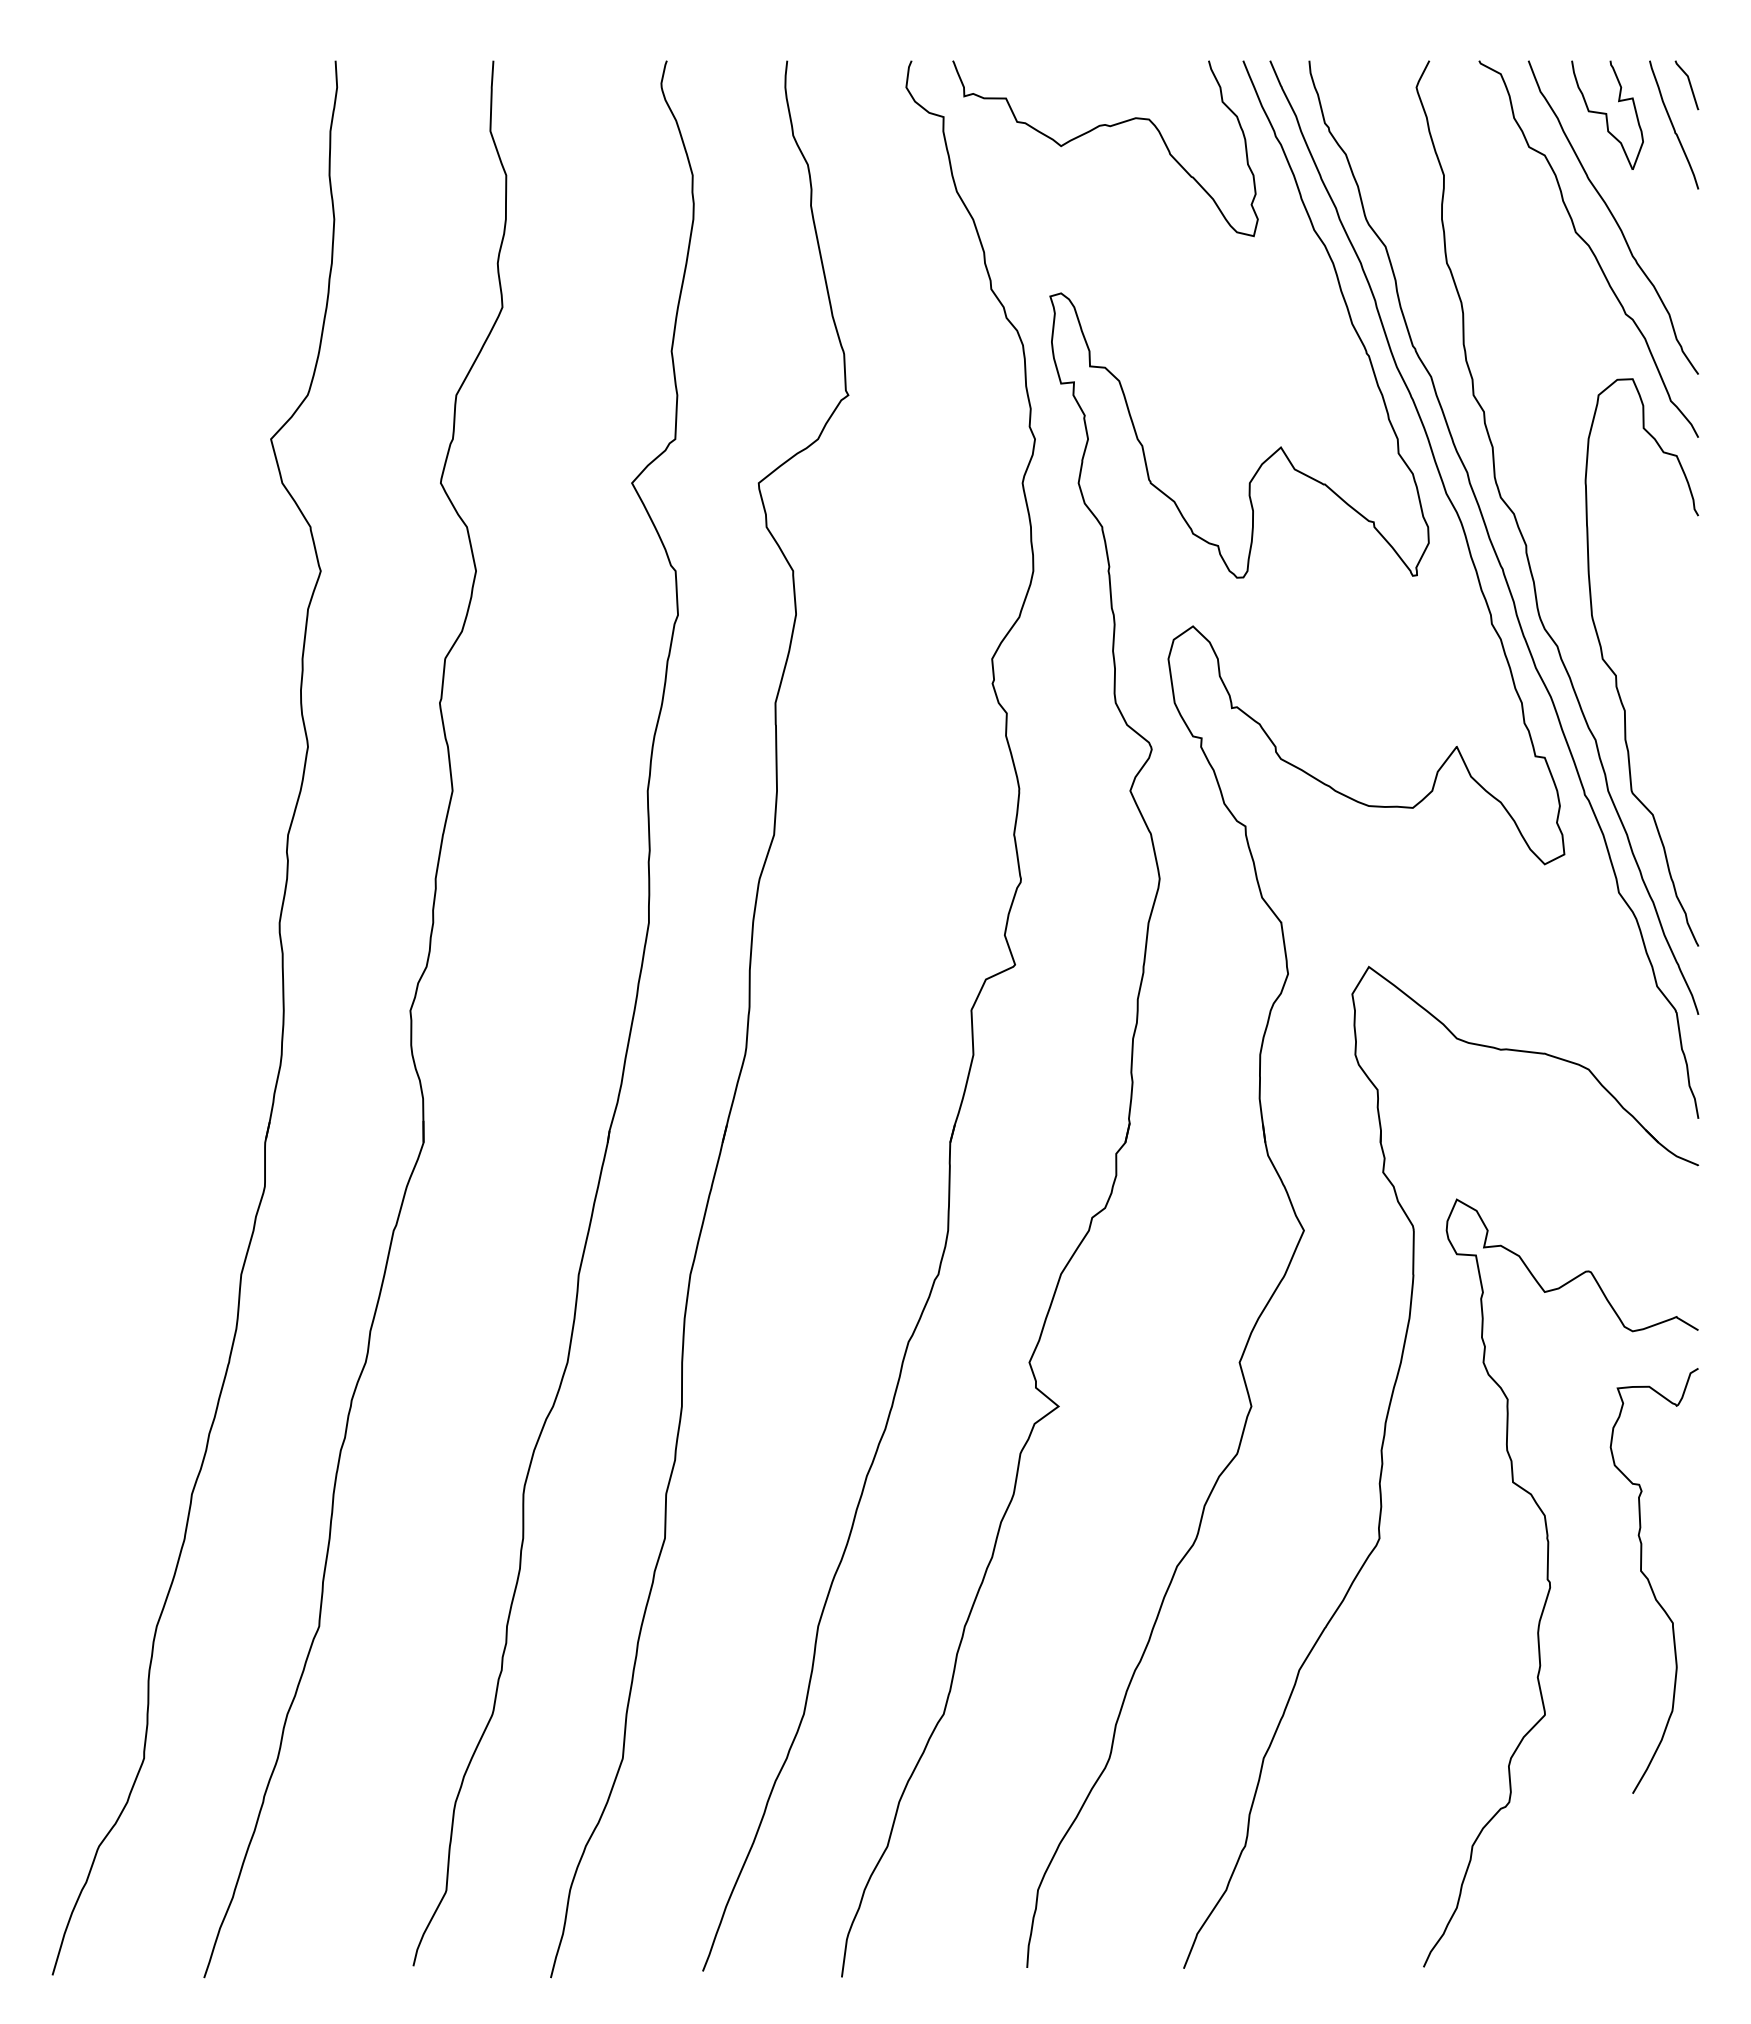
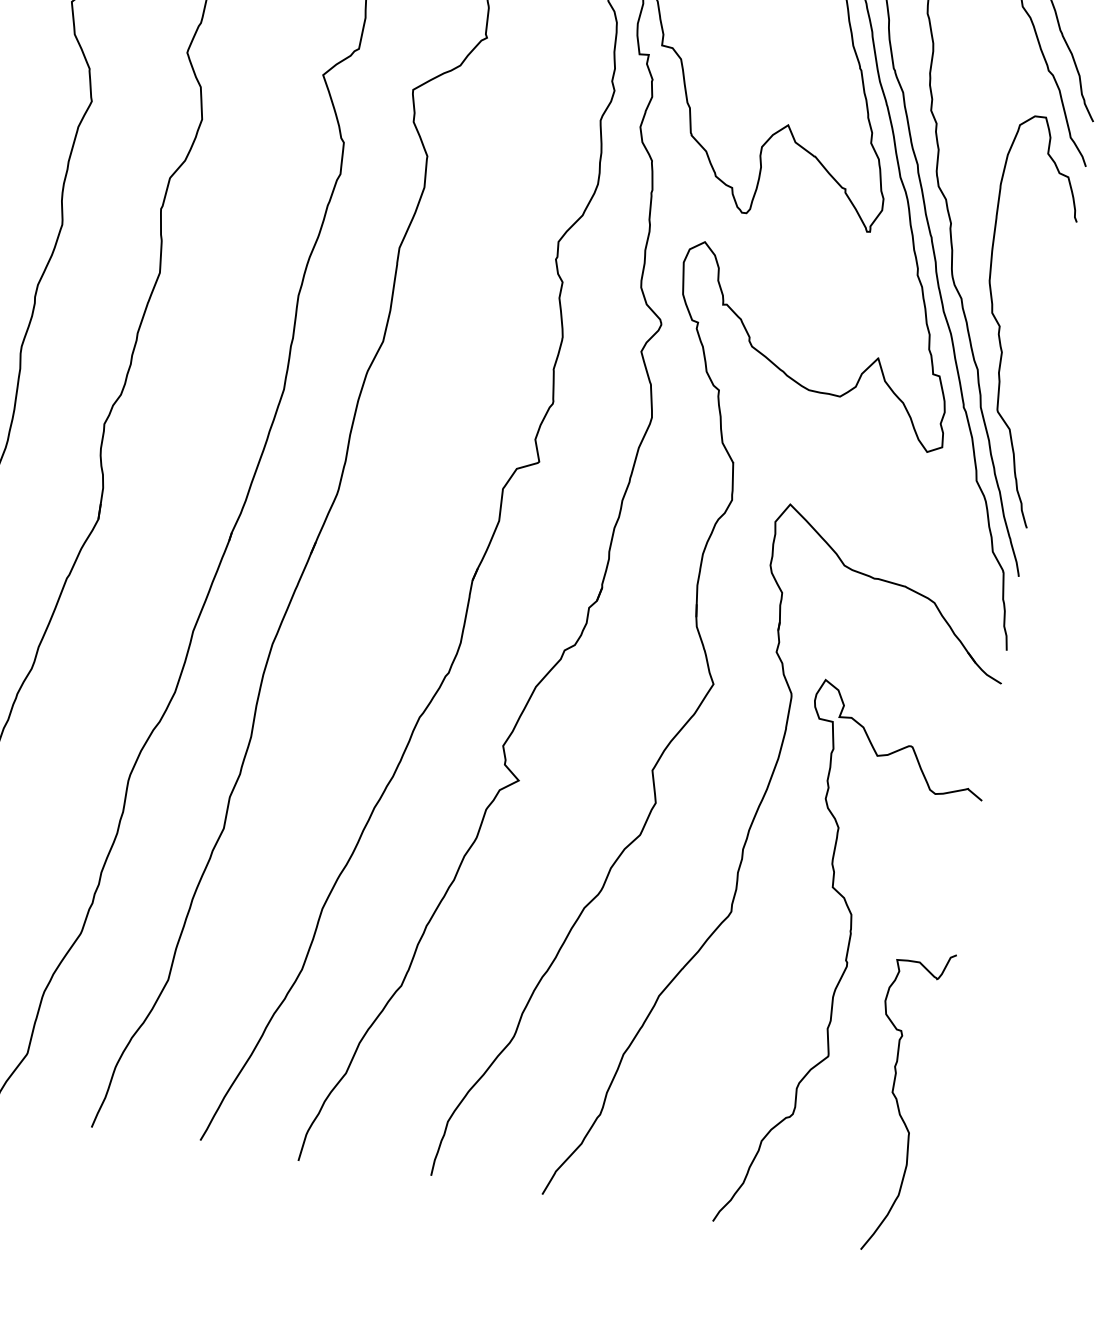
curve: (1650, 1582) -> (897, 1101), moved

